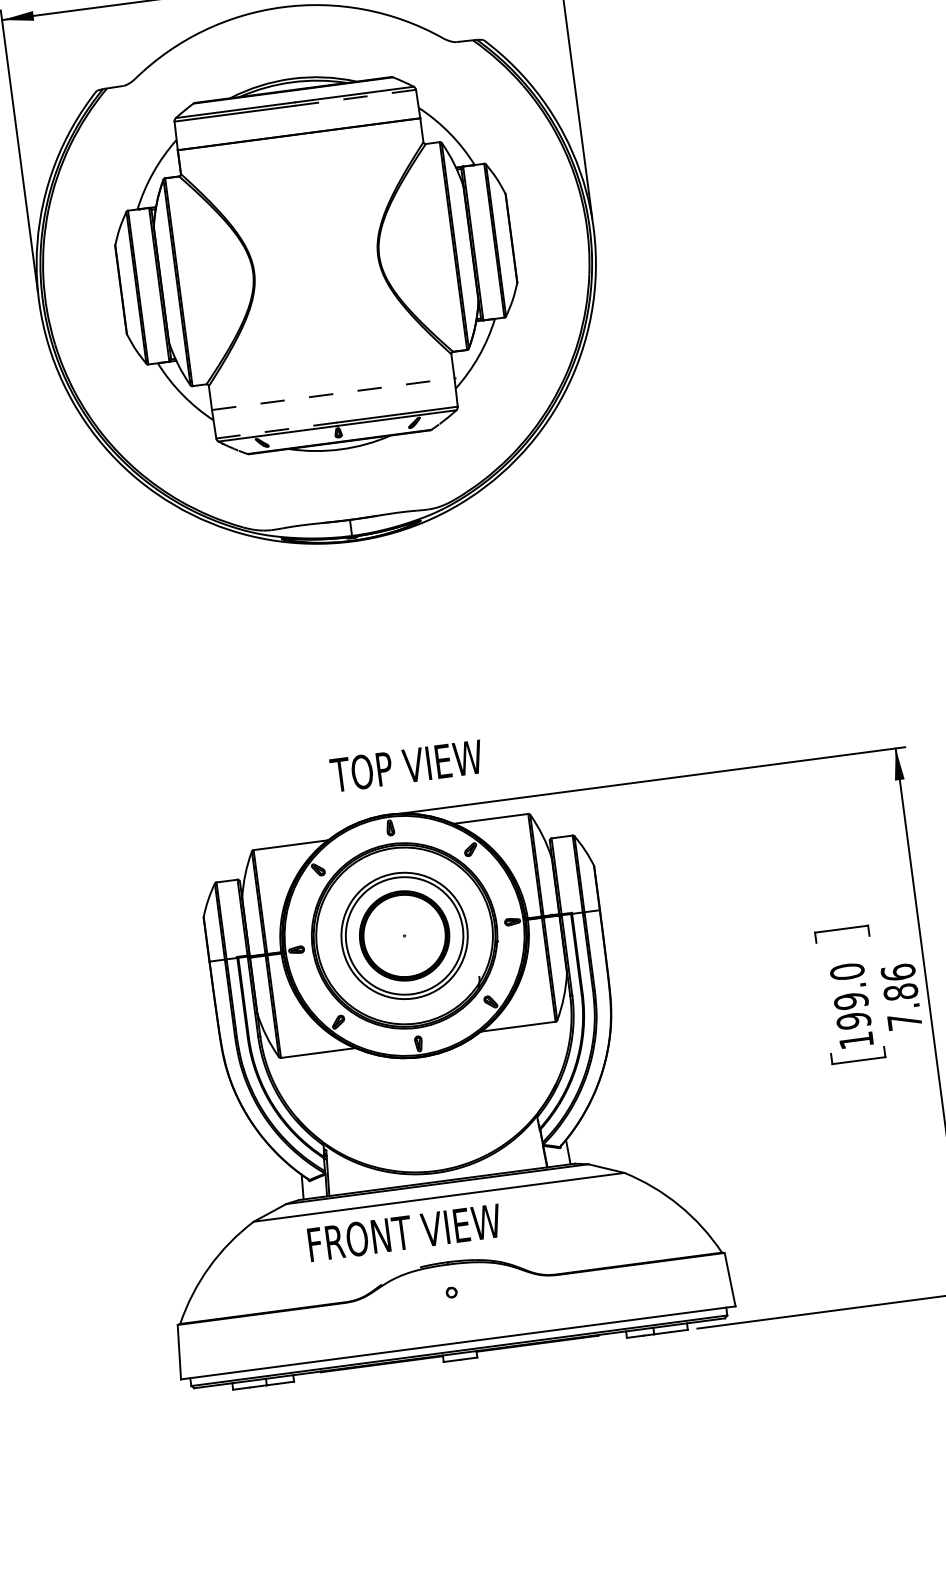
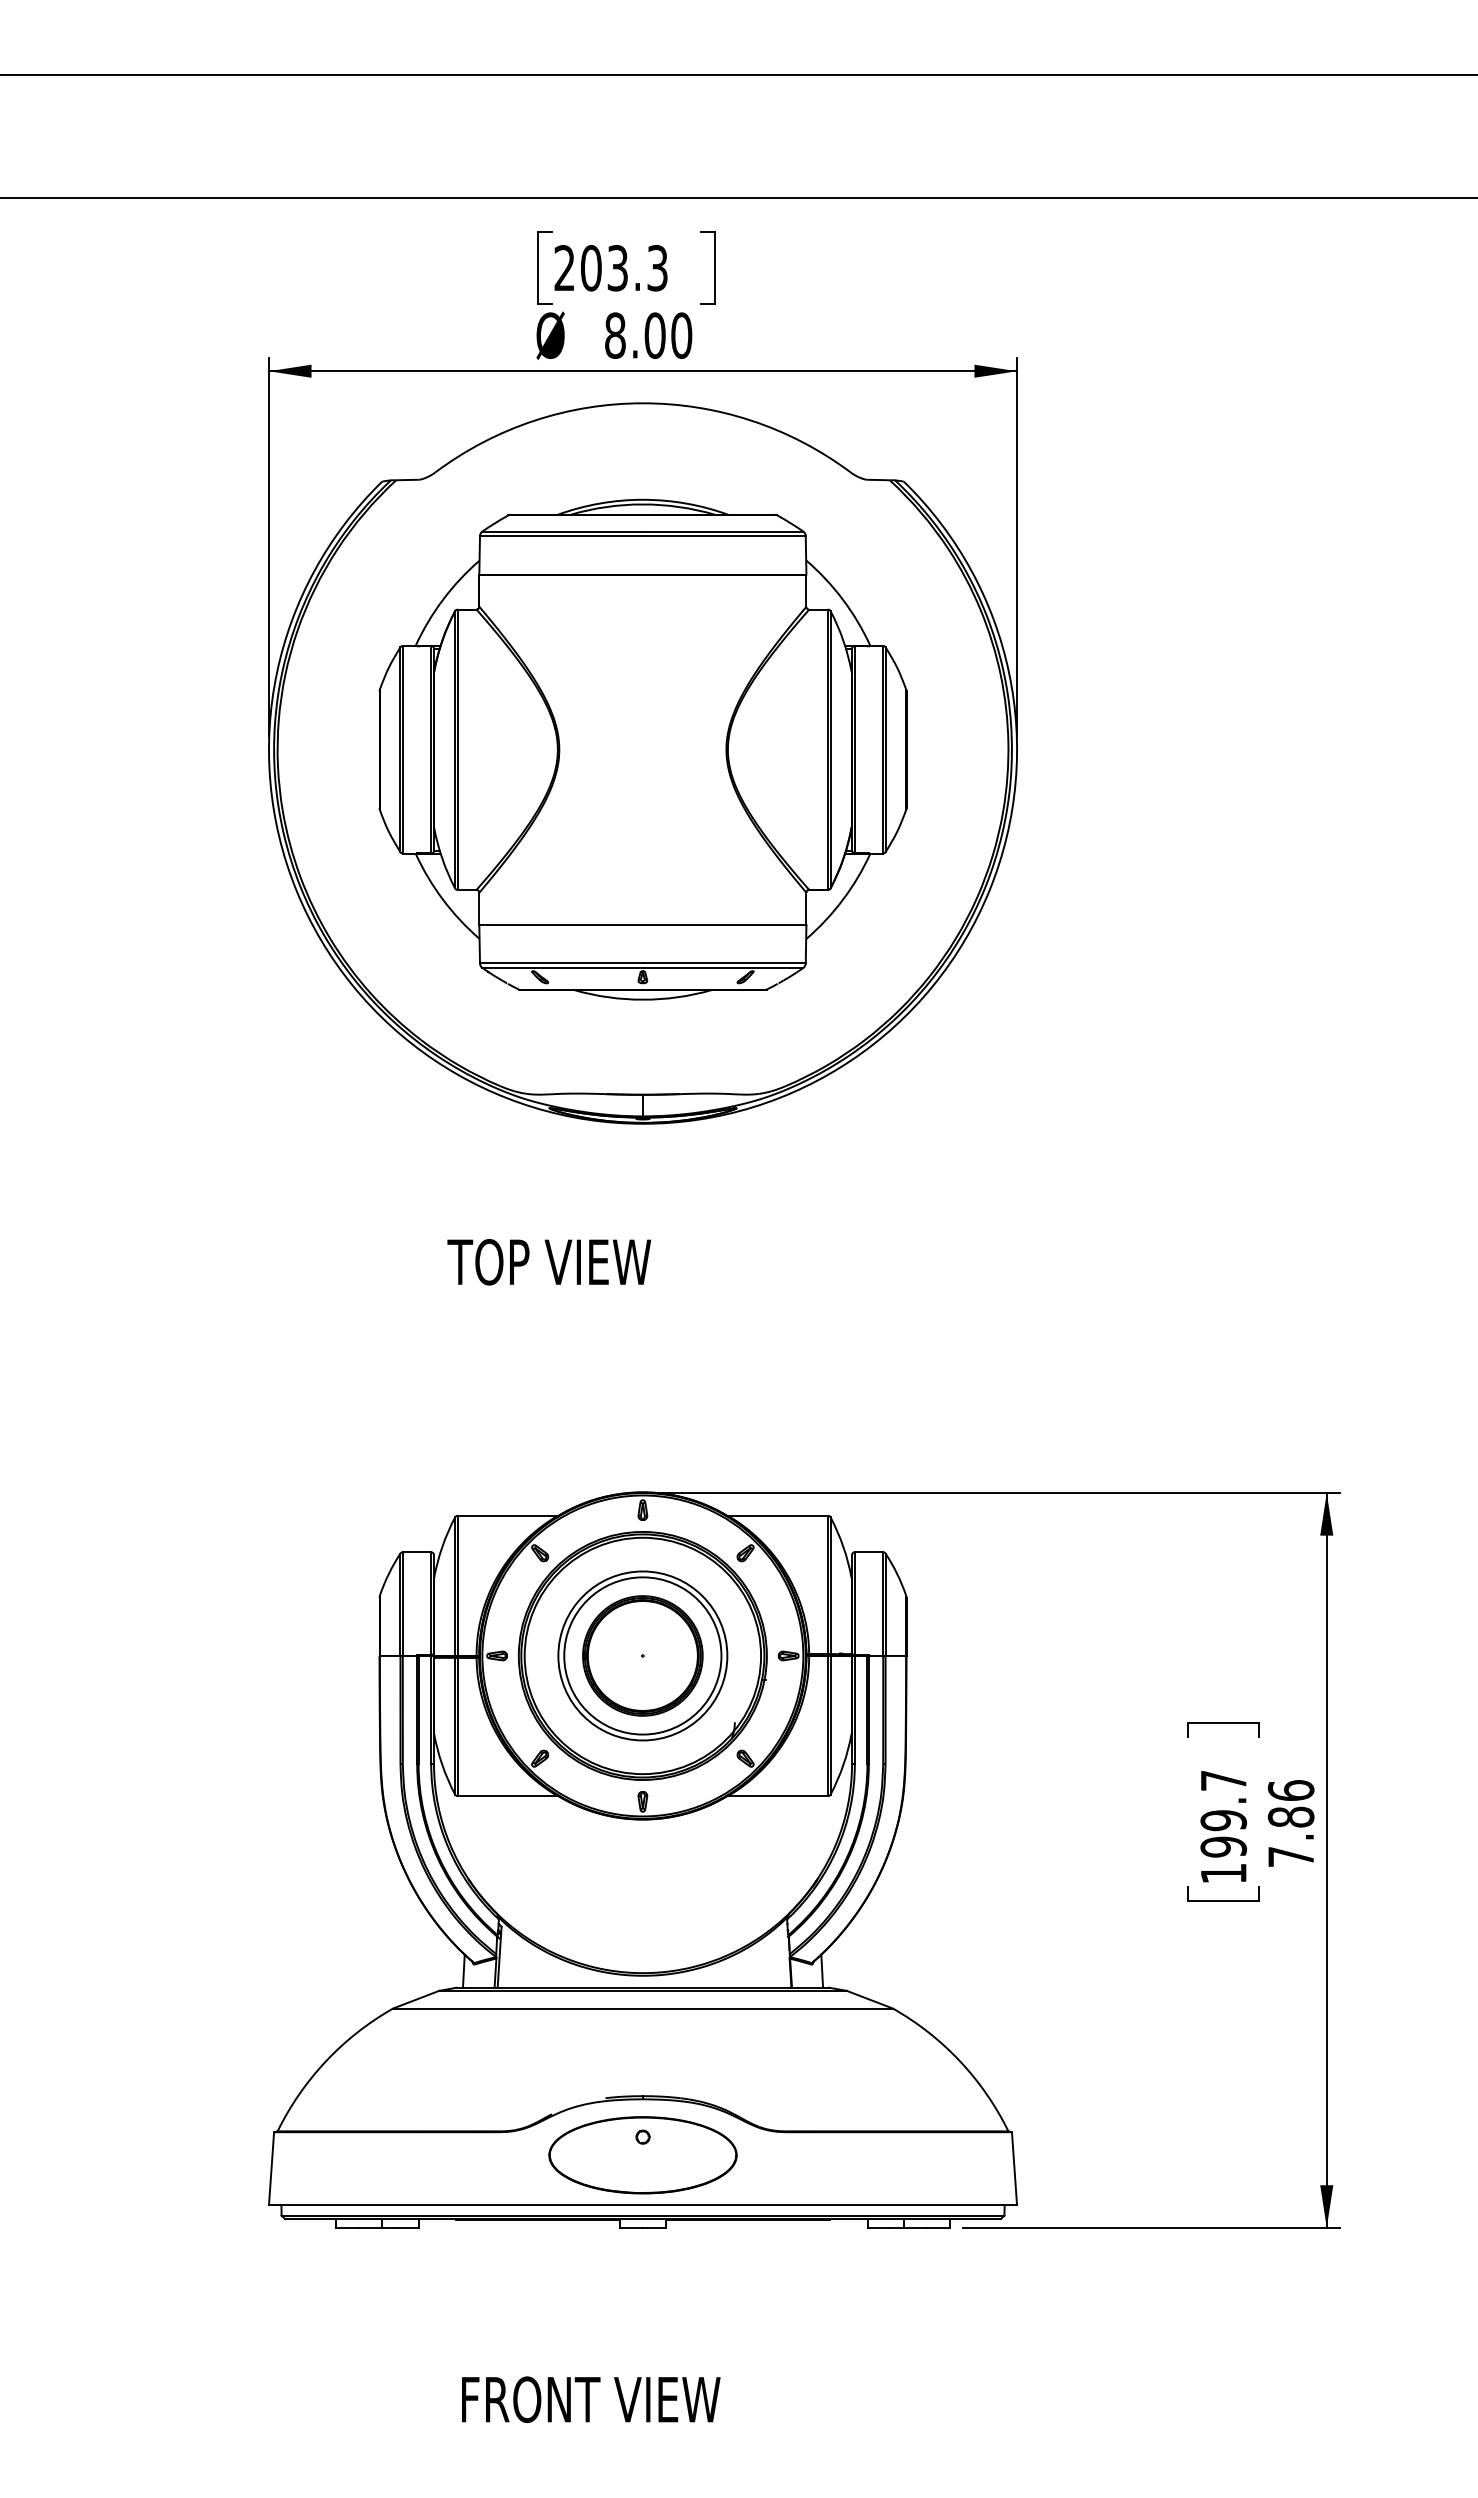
line: (355, 98) -> (723, 536), dashed -> solid
line: (332, 393) -> (642, 924), dashed -> solid
line: (276, 430) -> (561, 963), dashed -> solid
text: (406, 766) -> (549, 1262), moved
text: (847, 971) -> (1223, 1780), 199.0 -> 199.7
text: (404, 1232) -> (591, 2399), moved
part: (453, 1306) -> (642, 2155), added

